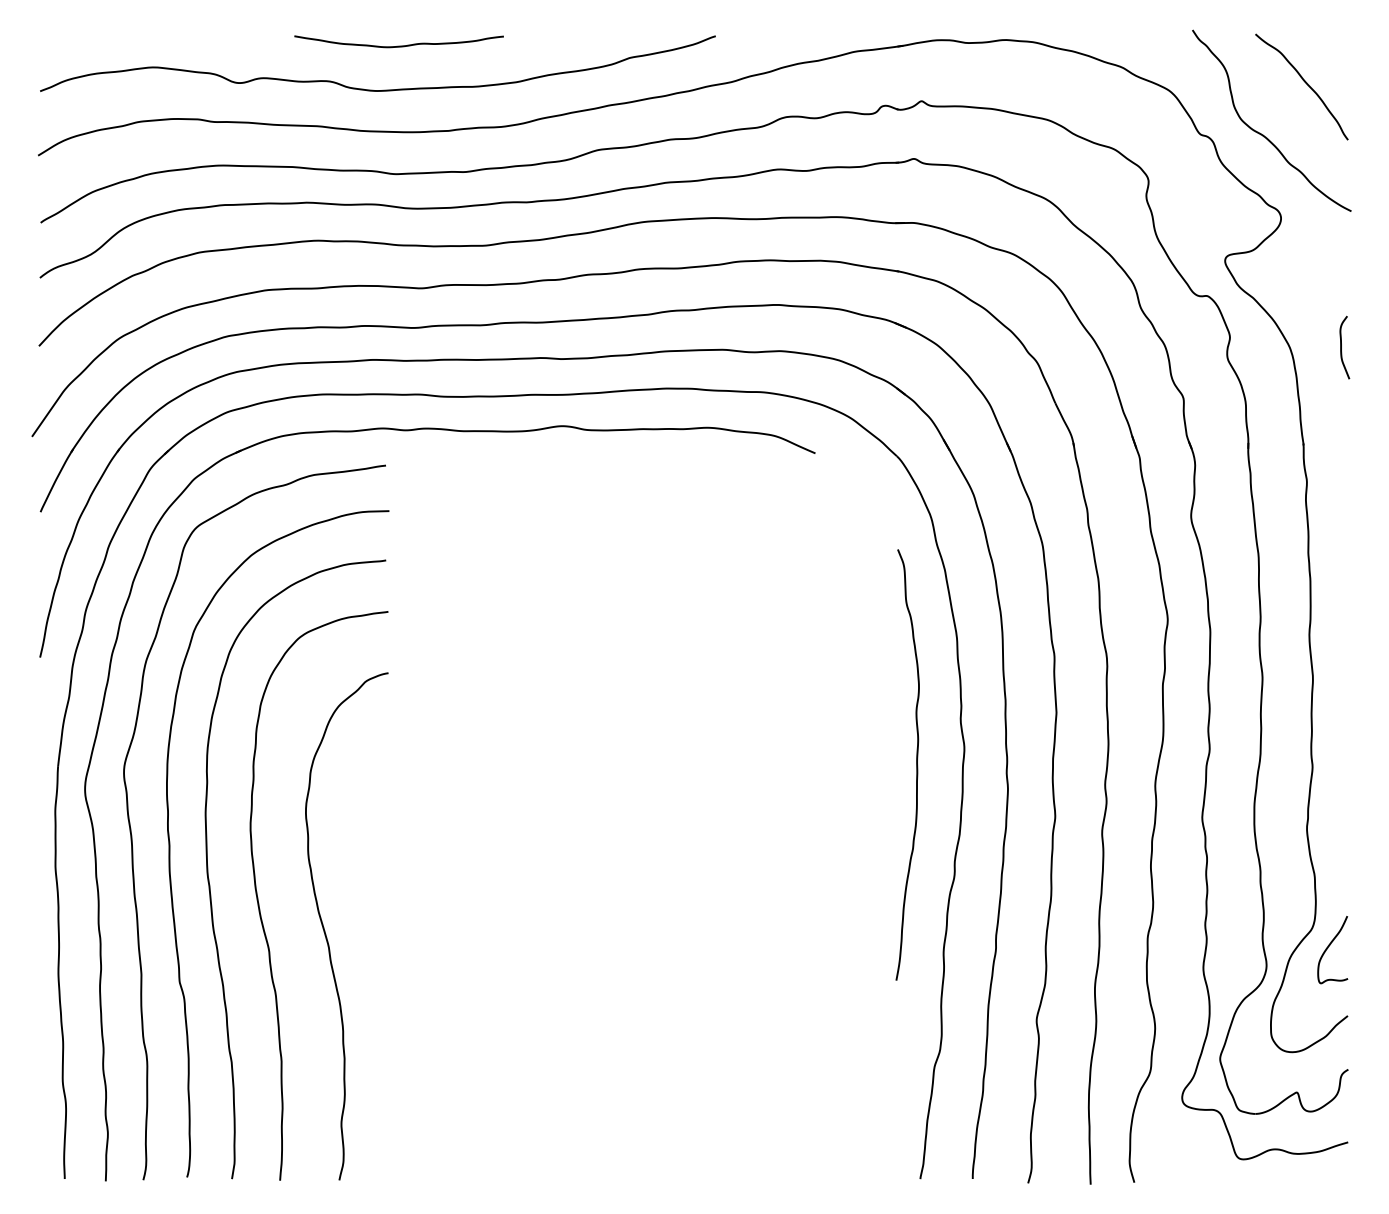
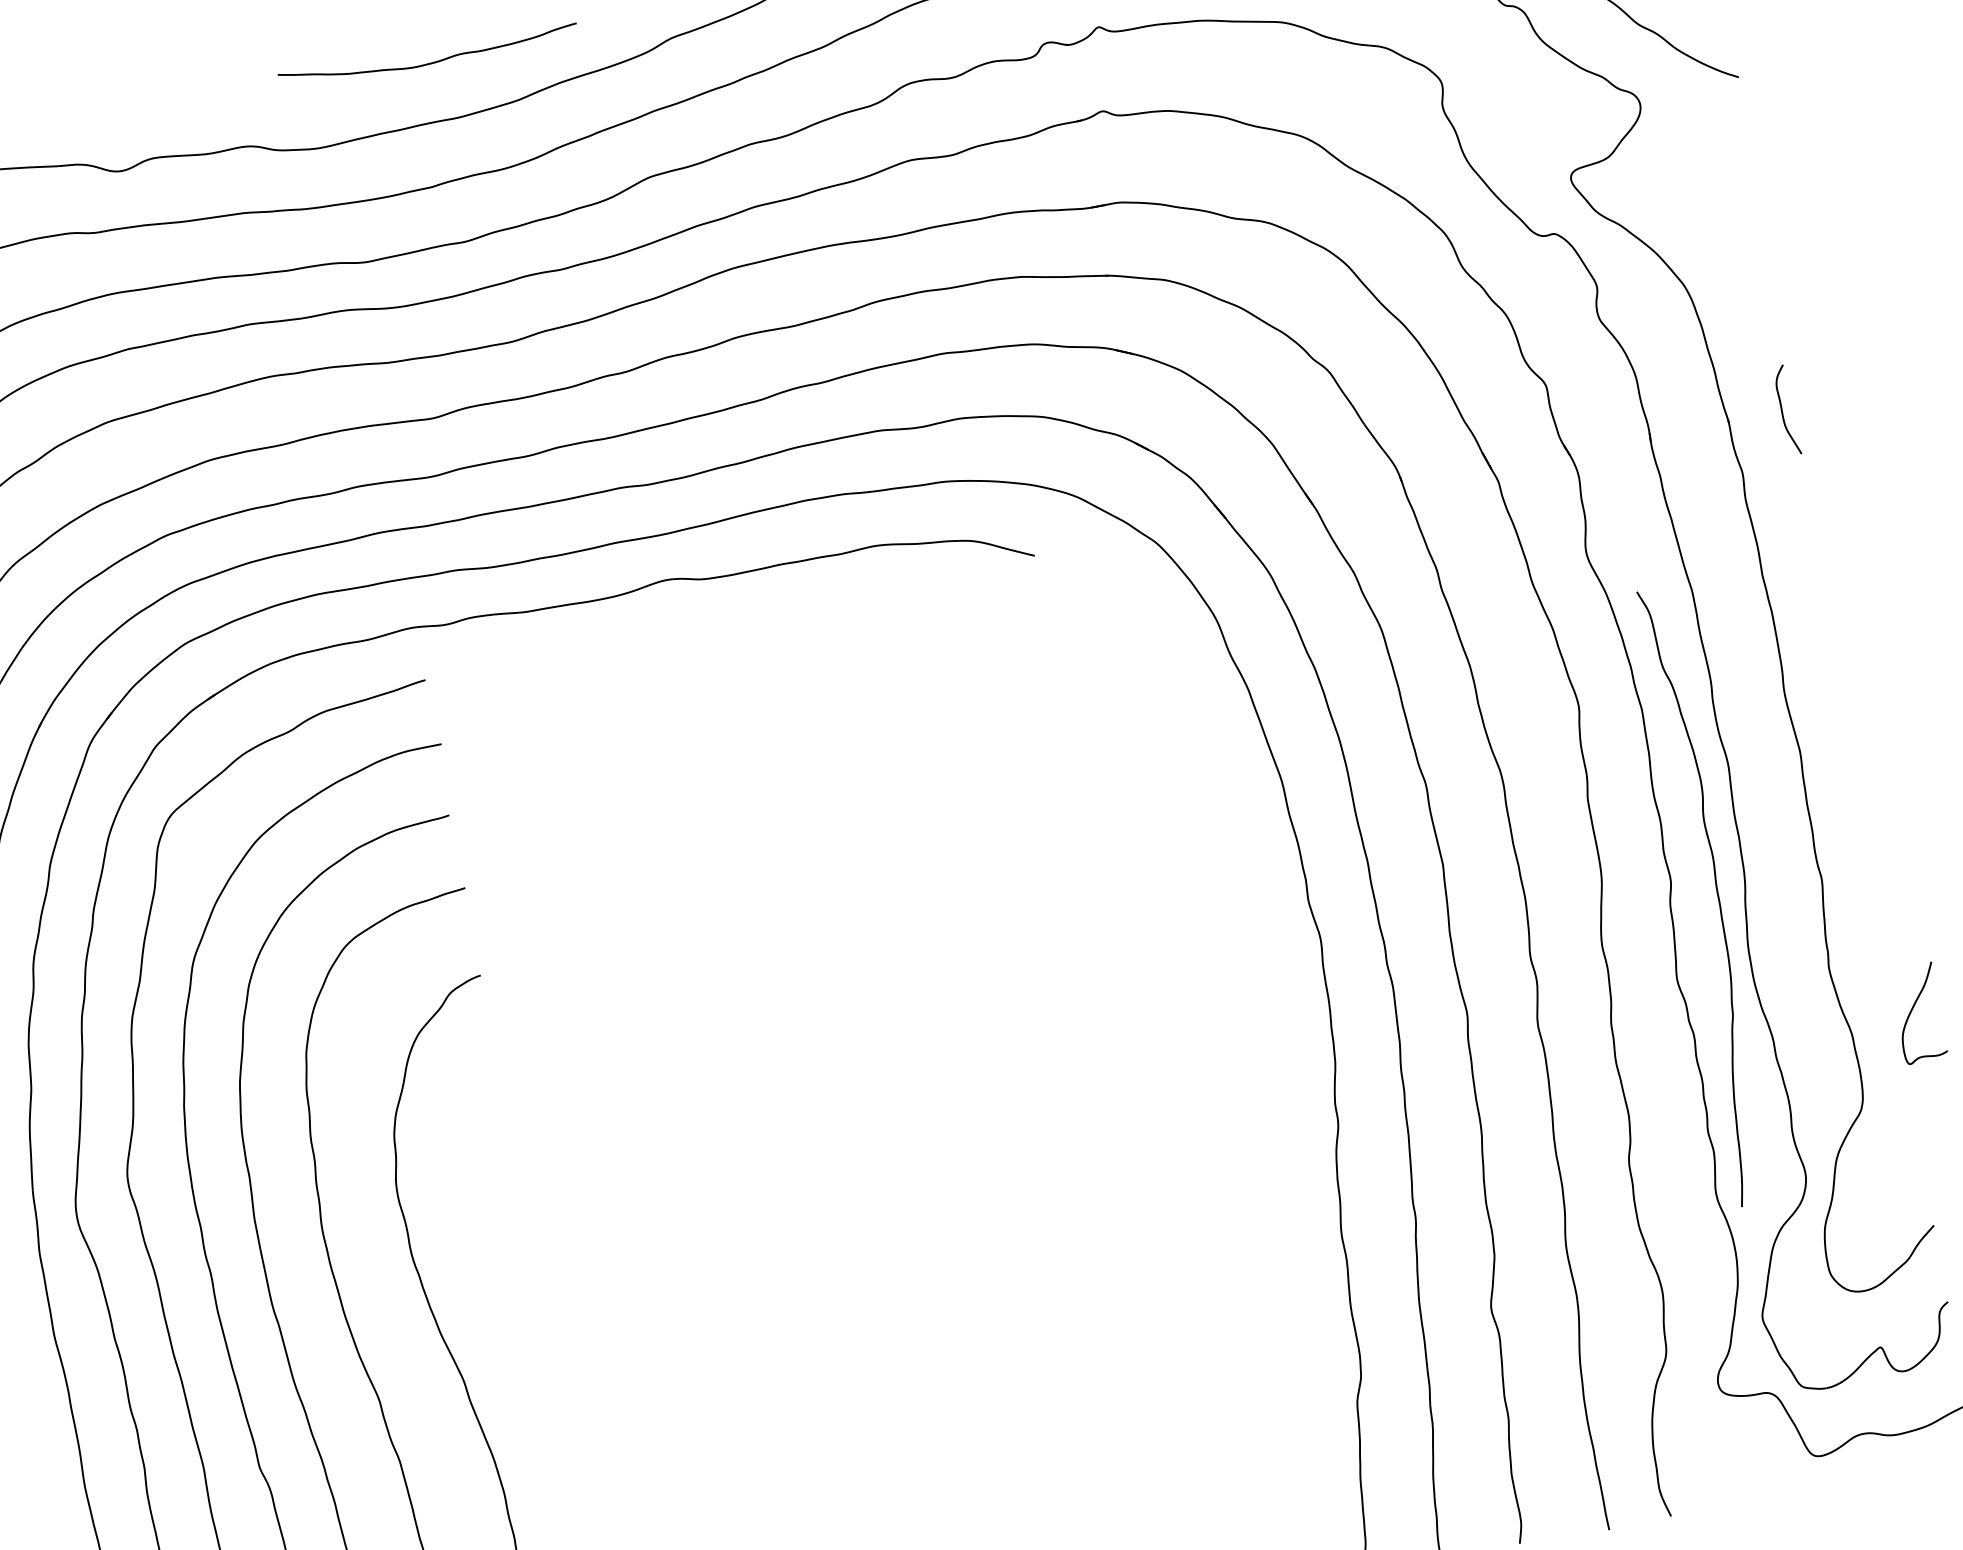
curve: (398, 45) -> (428, 62), moved
curve: (1341, 347) -> (1782, 410), moved
curve: (916, 764) -> (1716, 893), moved
curve: (1328, 948) -> (1912, 1012), moved

